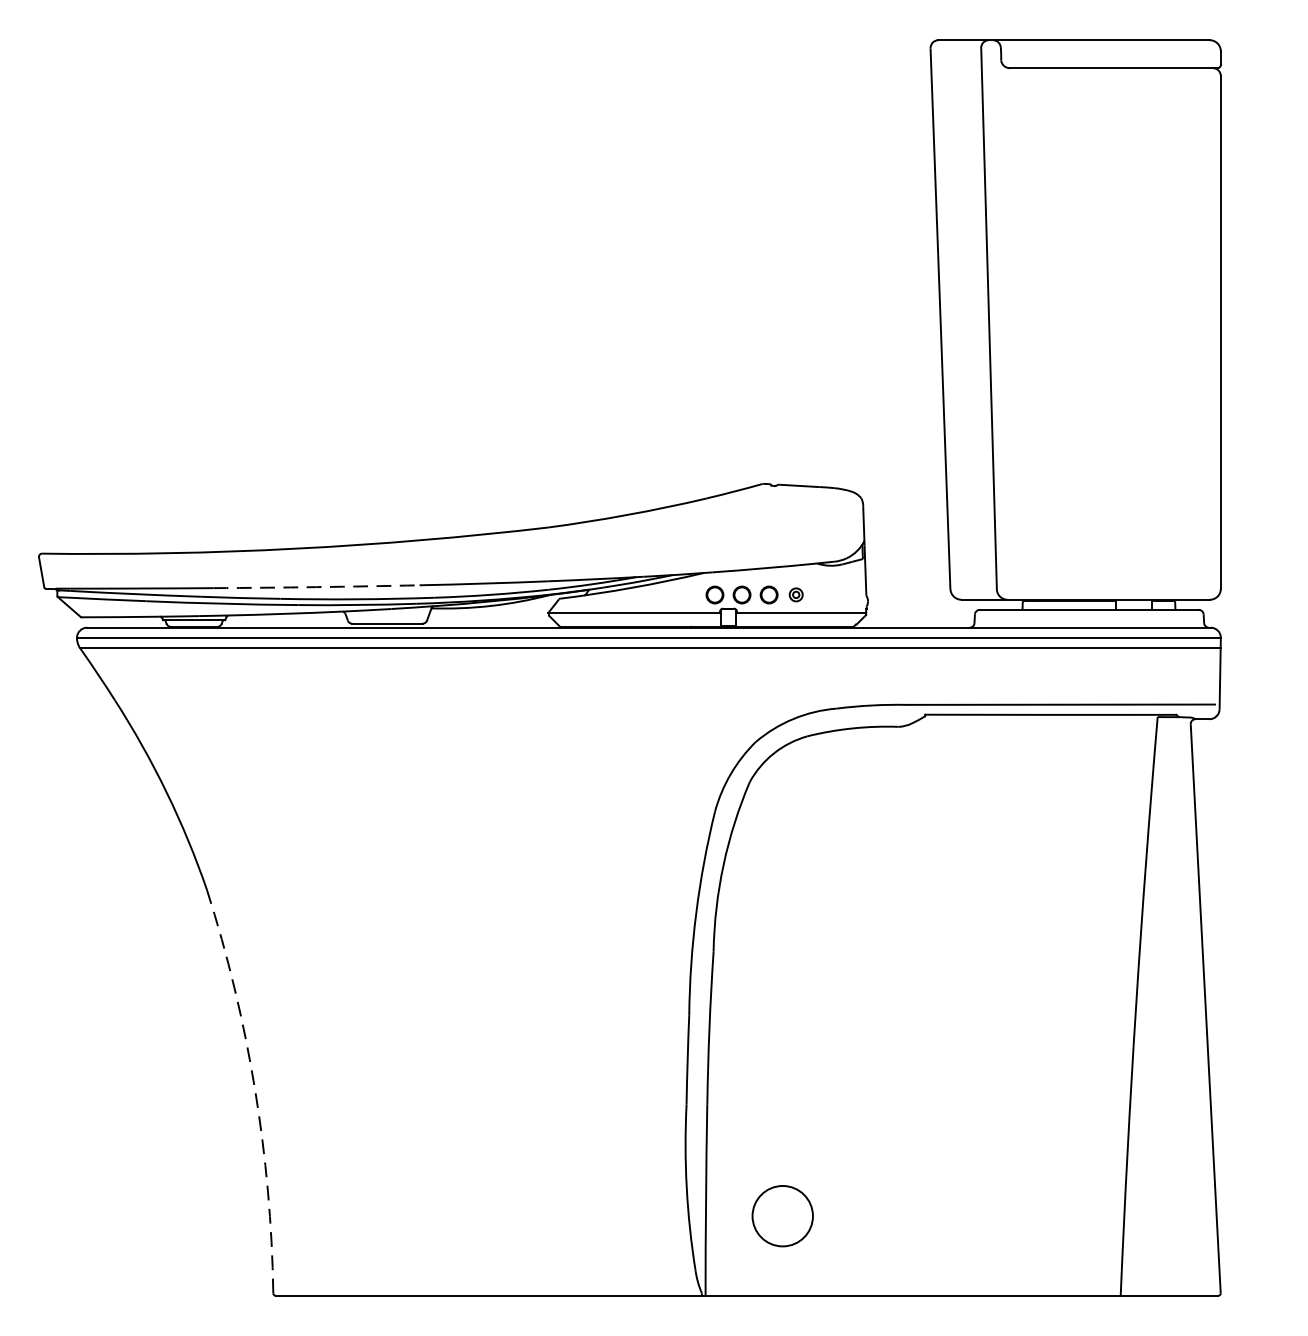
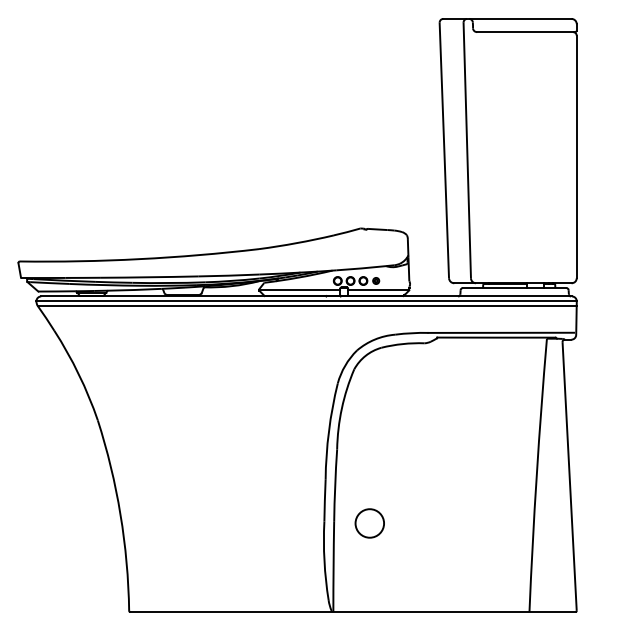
arc: (316, 587) -> (149, 277), dashed -> solid
arc: (254, 1089) -> (120, 514), dashed -> solid
circle: (782, 1216) -> (369, 523), moved

